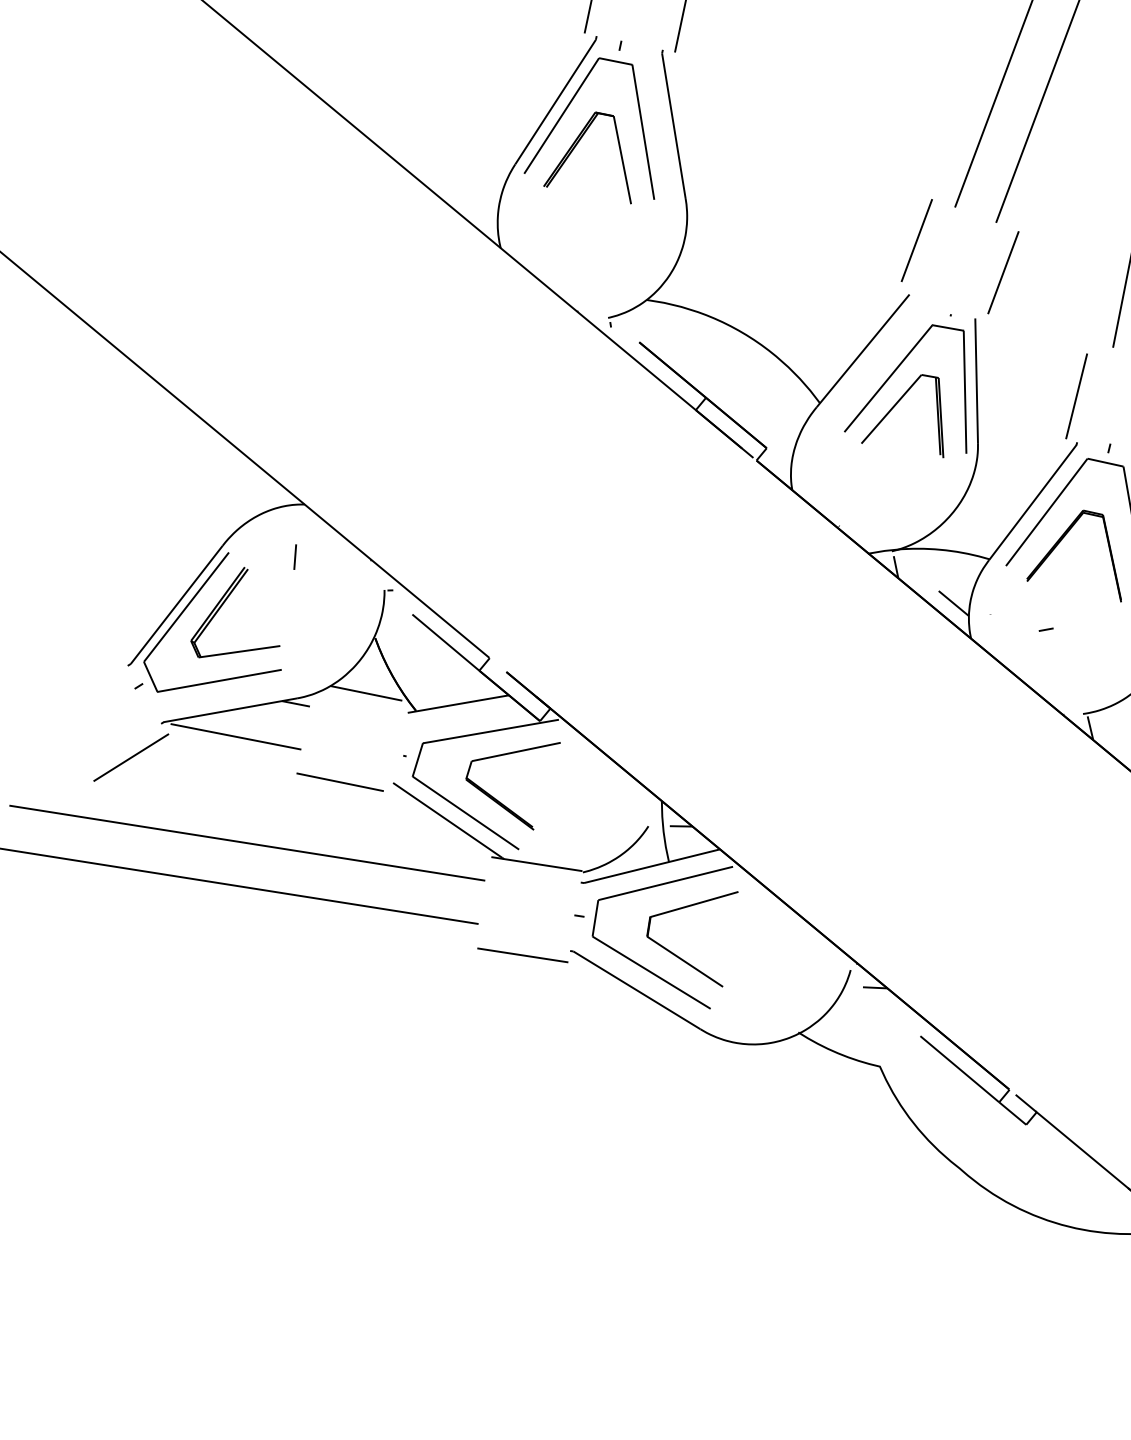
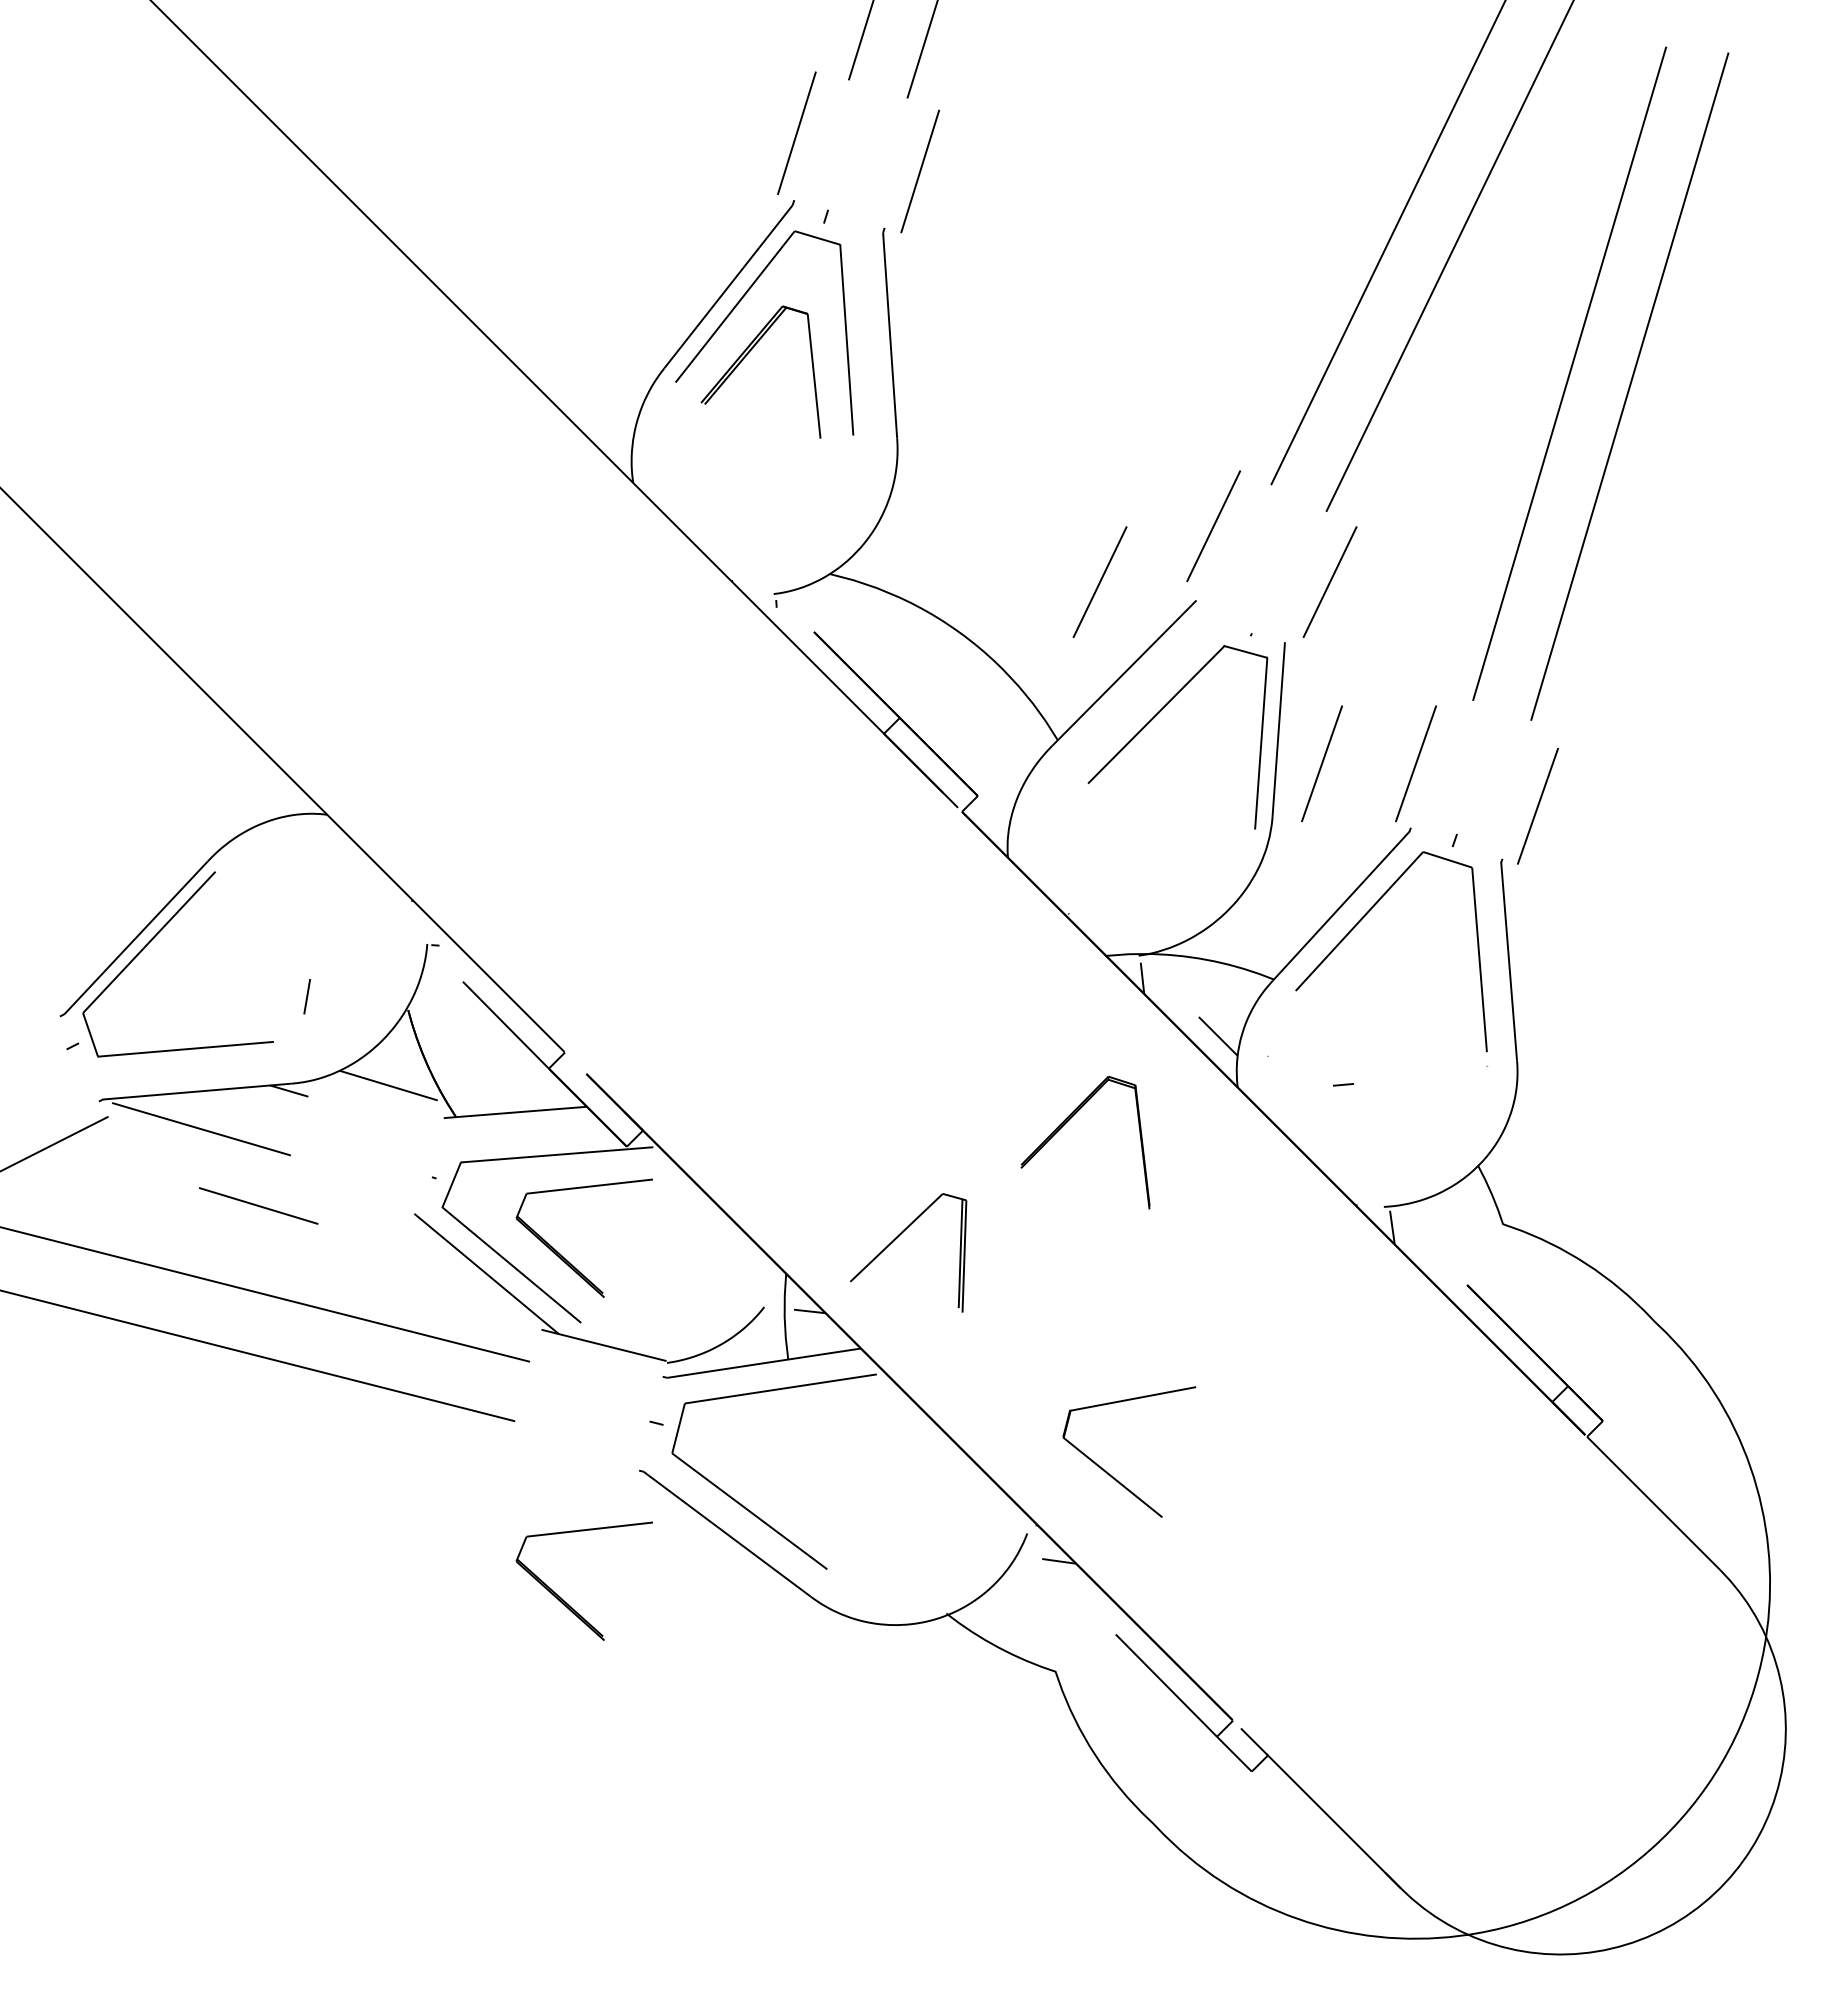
line: (839, 287) -> (1099, 581), added
line: (1009, 402) -> (1321, 763), added
part: (891, 410) -> (896, 1239), moved
part: (1056, 546) -> (1066, 1123), moved
line: (294, 557) -> (306, 996), moved
part: (223, 603) -> (201, 942), removed
line: (340, 781) -> (258, 1205), moved
line: (522, 955) -> (572, 1470), removed
part: (685, 961) -> (1113, 1476), moved
part: (524, 1047) -> (563, 1599), added

